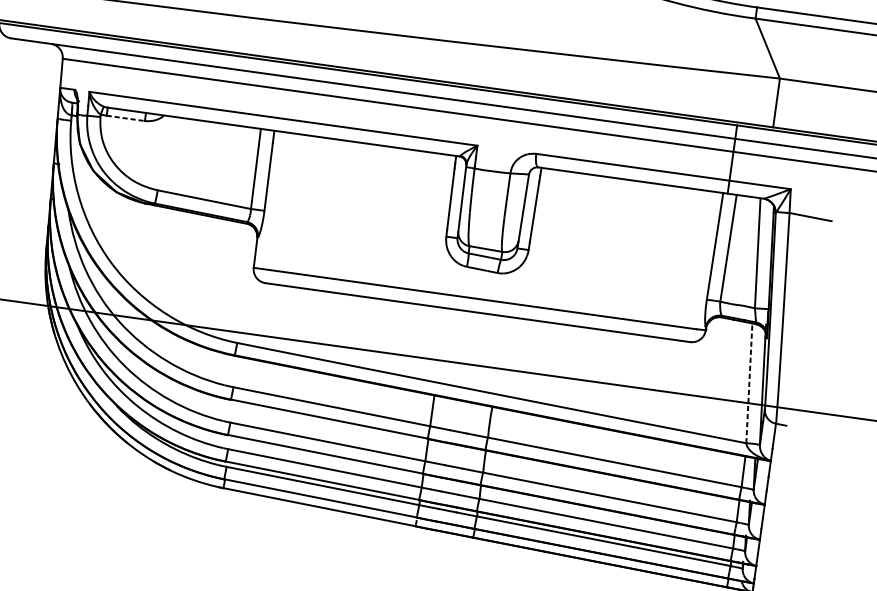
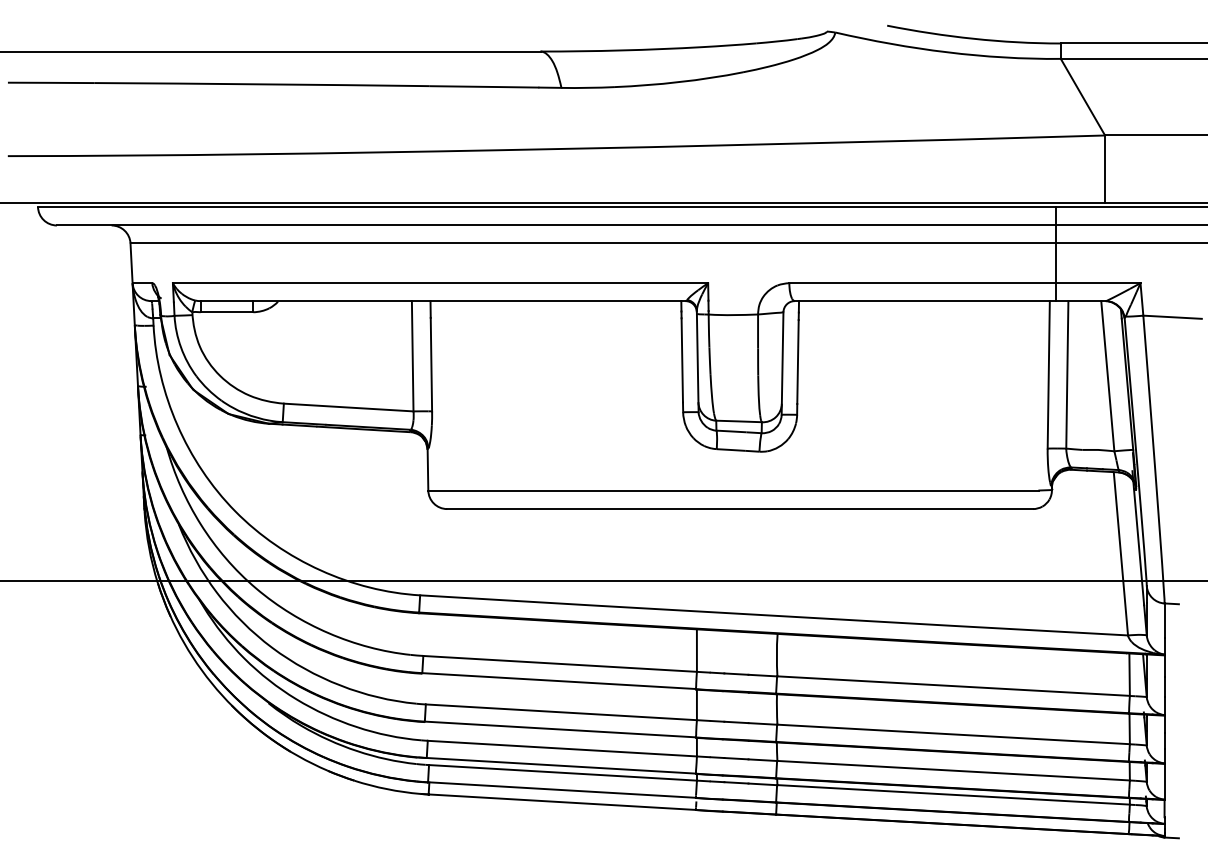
line: (126, 118) -> (227, 312), dashed -> solid
line: (748, 383) -> (1120, 554), dashed -> solid

